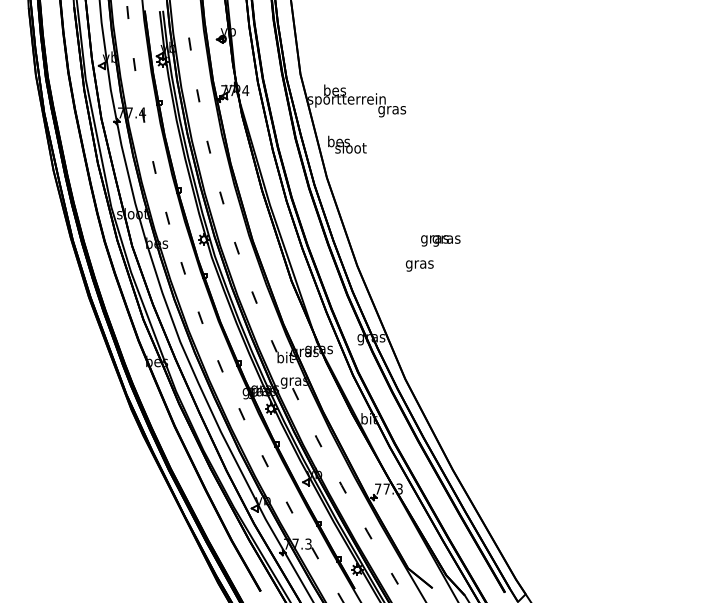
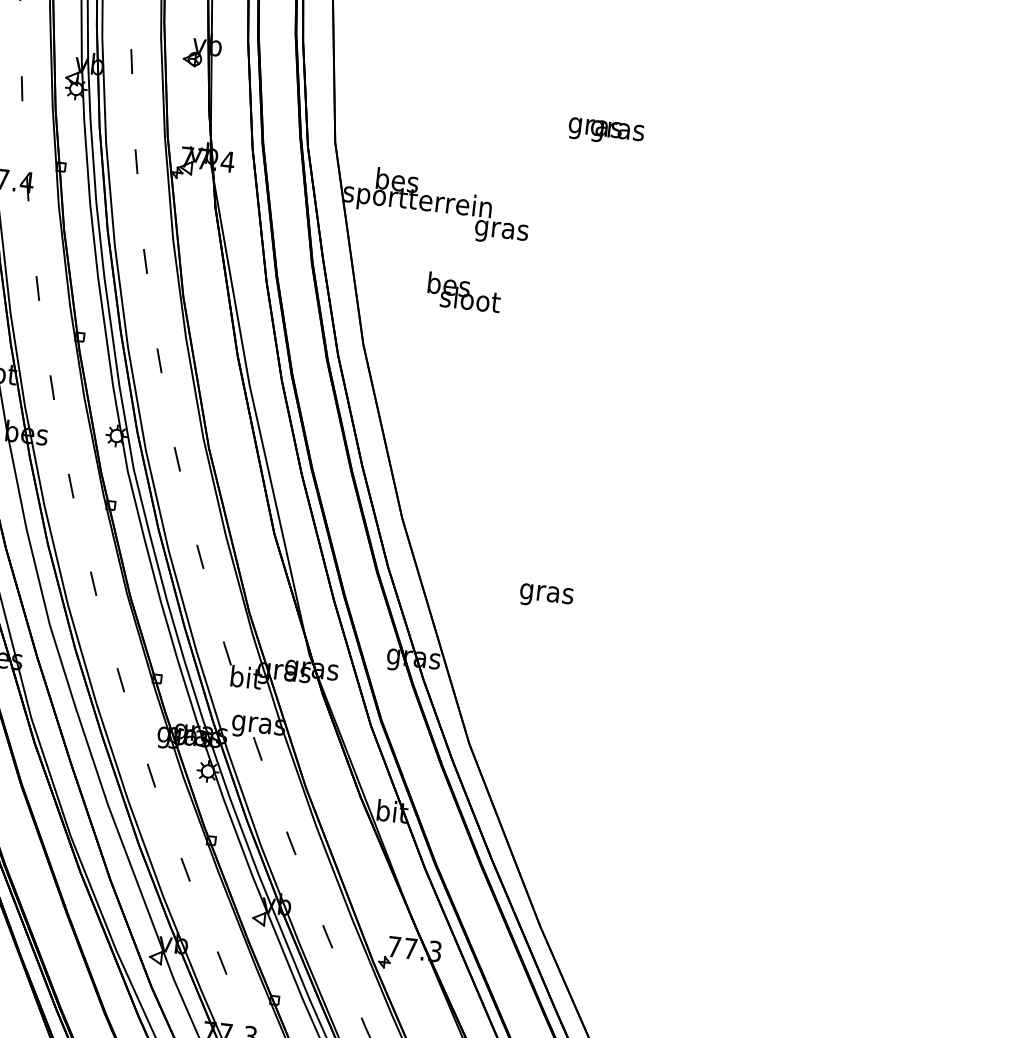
text: (347, 144) -> (464, 292), moved
text: (440, 240) -> (605, 130), moved
text: (419, 265) -> (546, 595), moved

